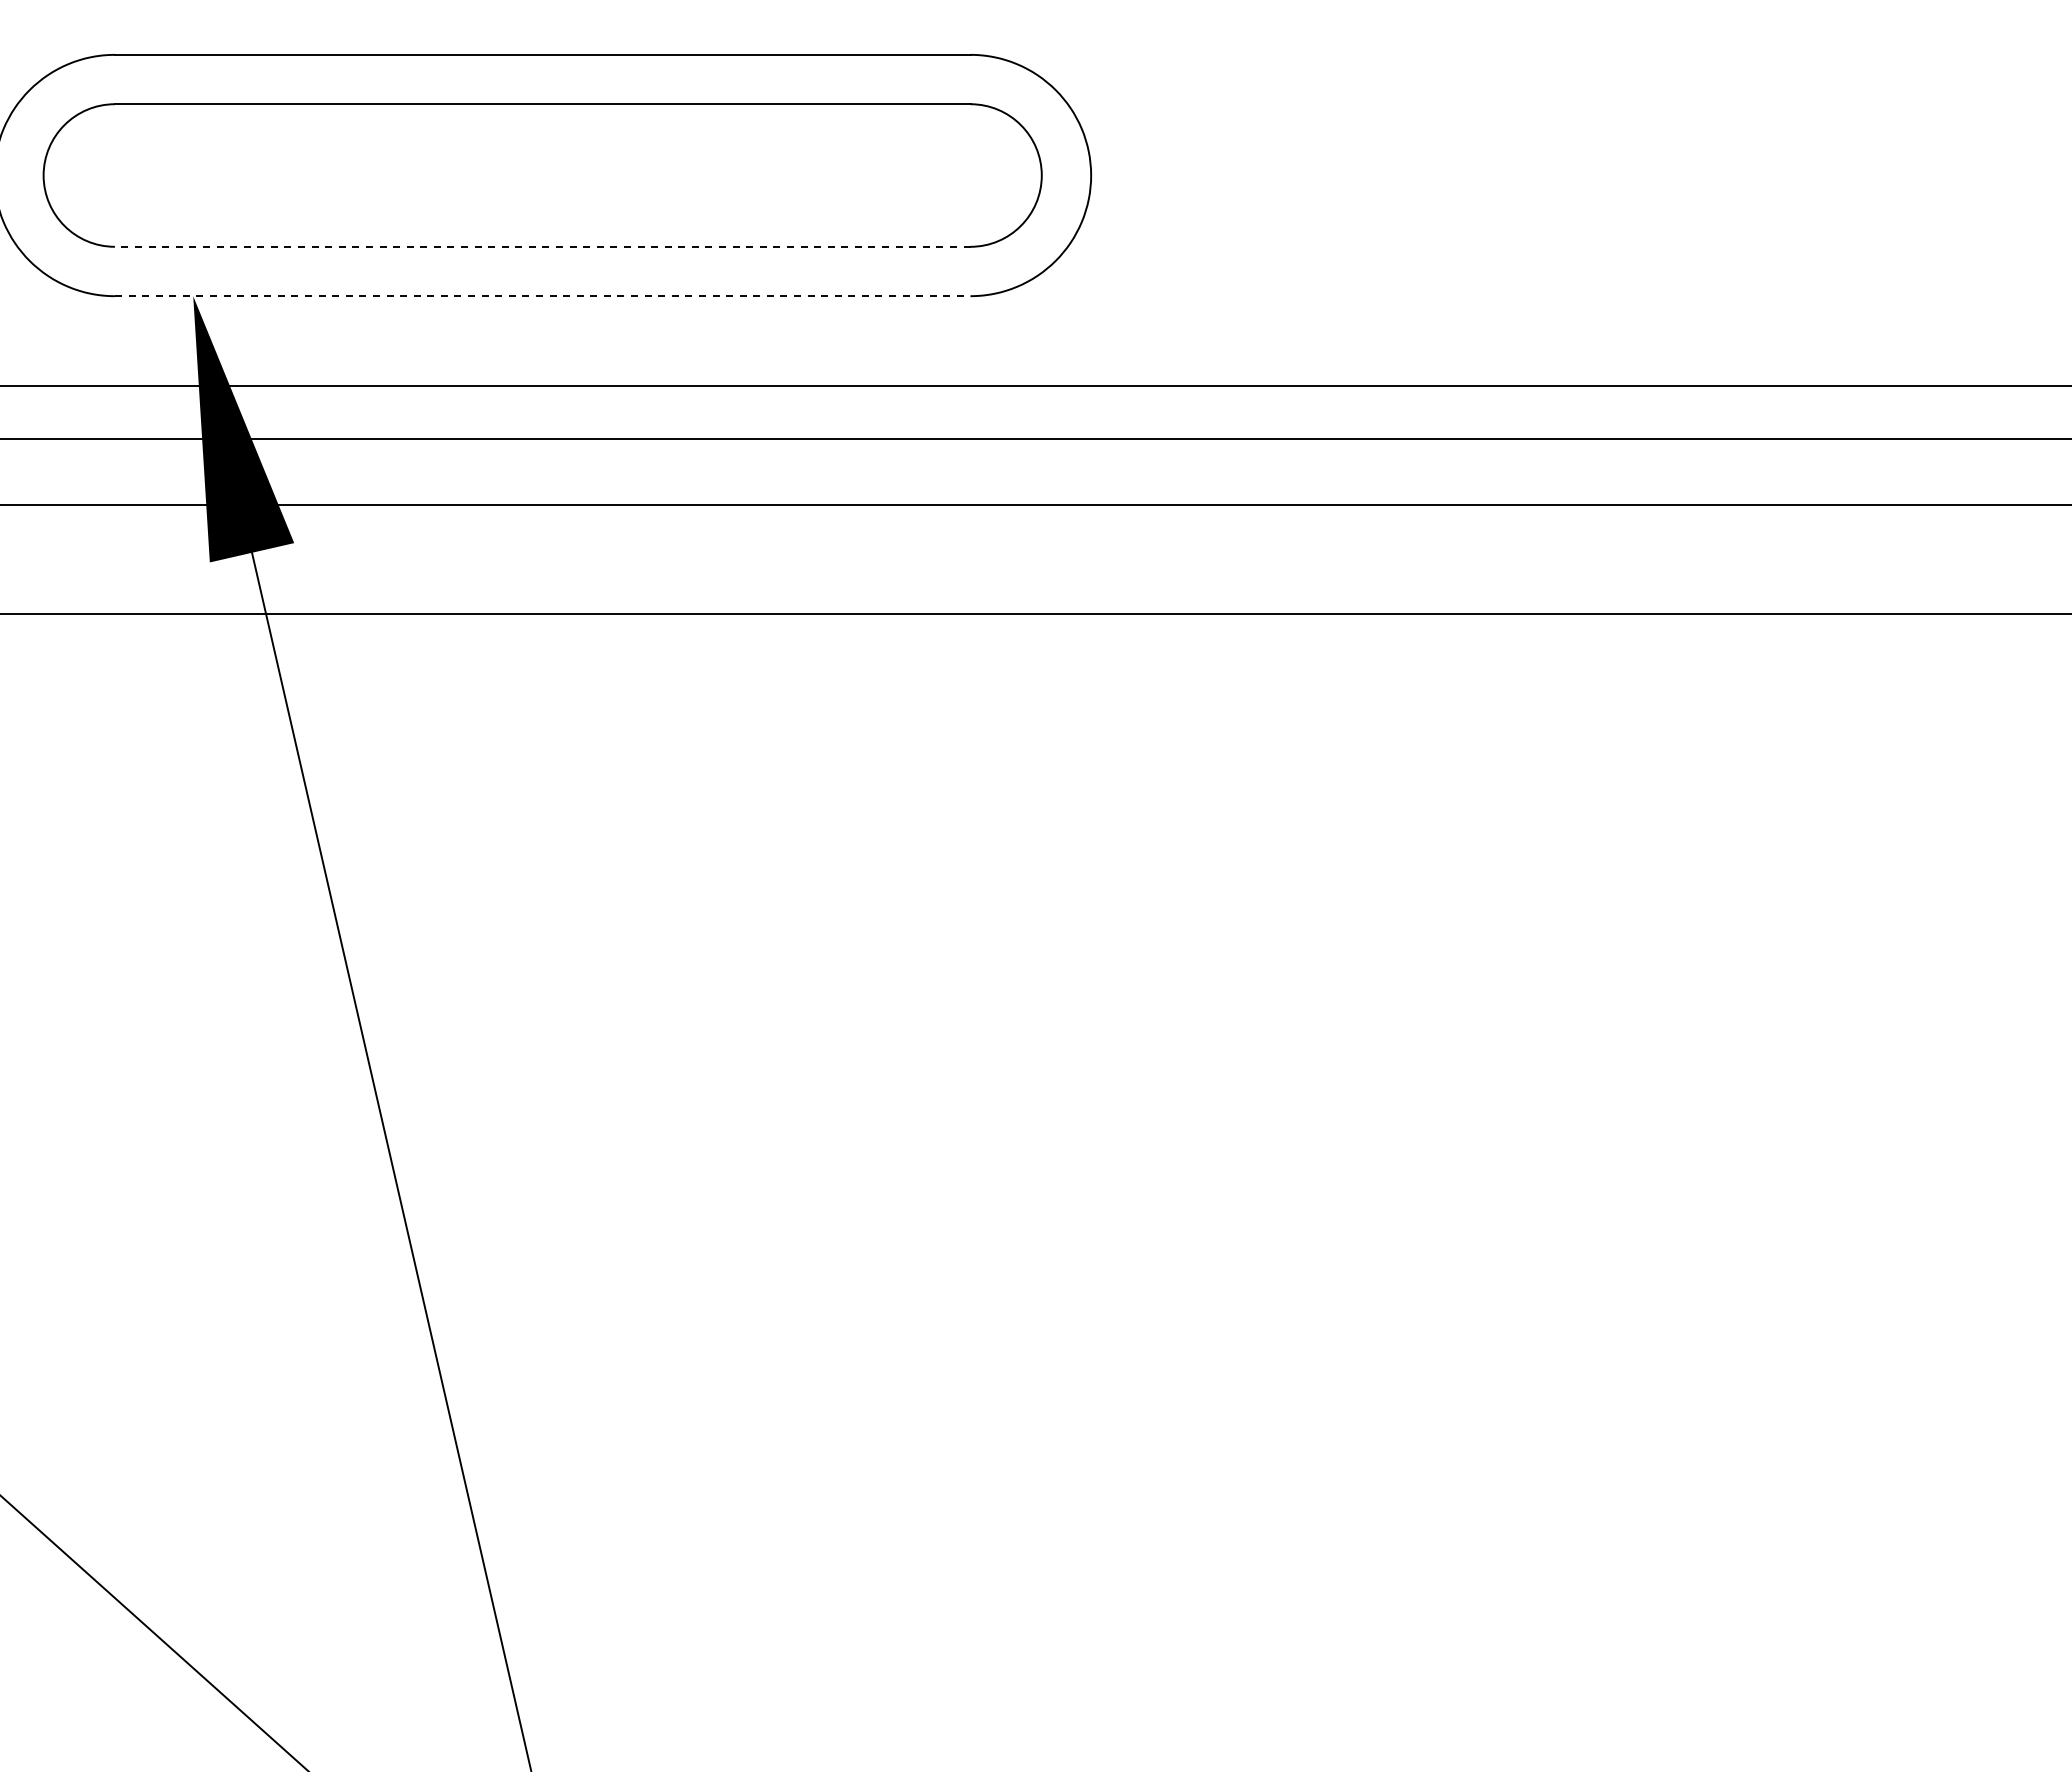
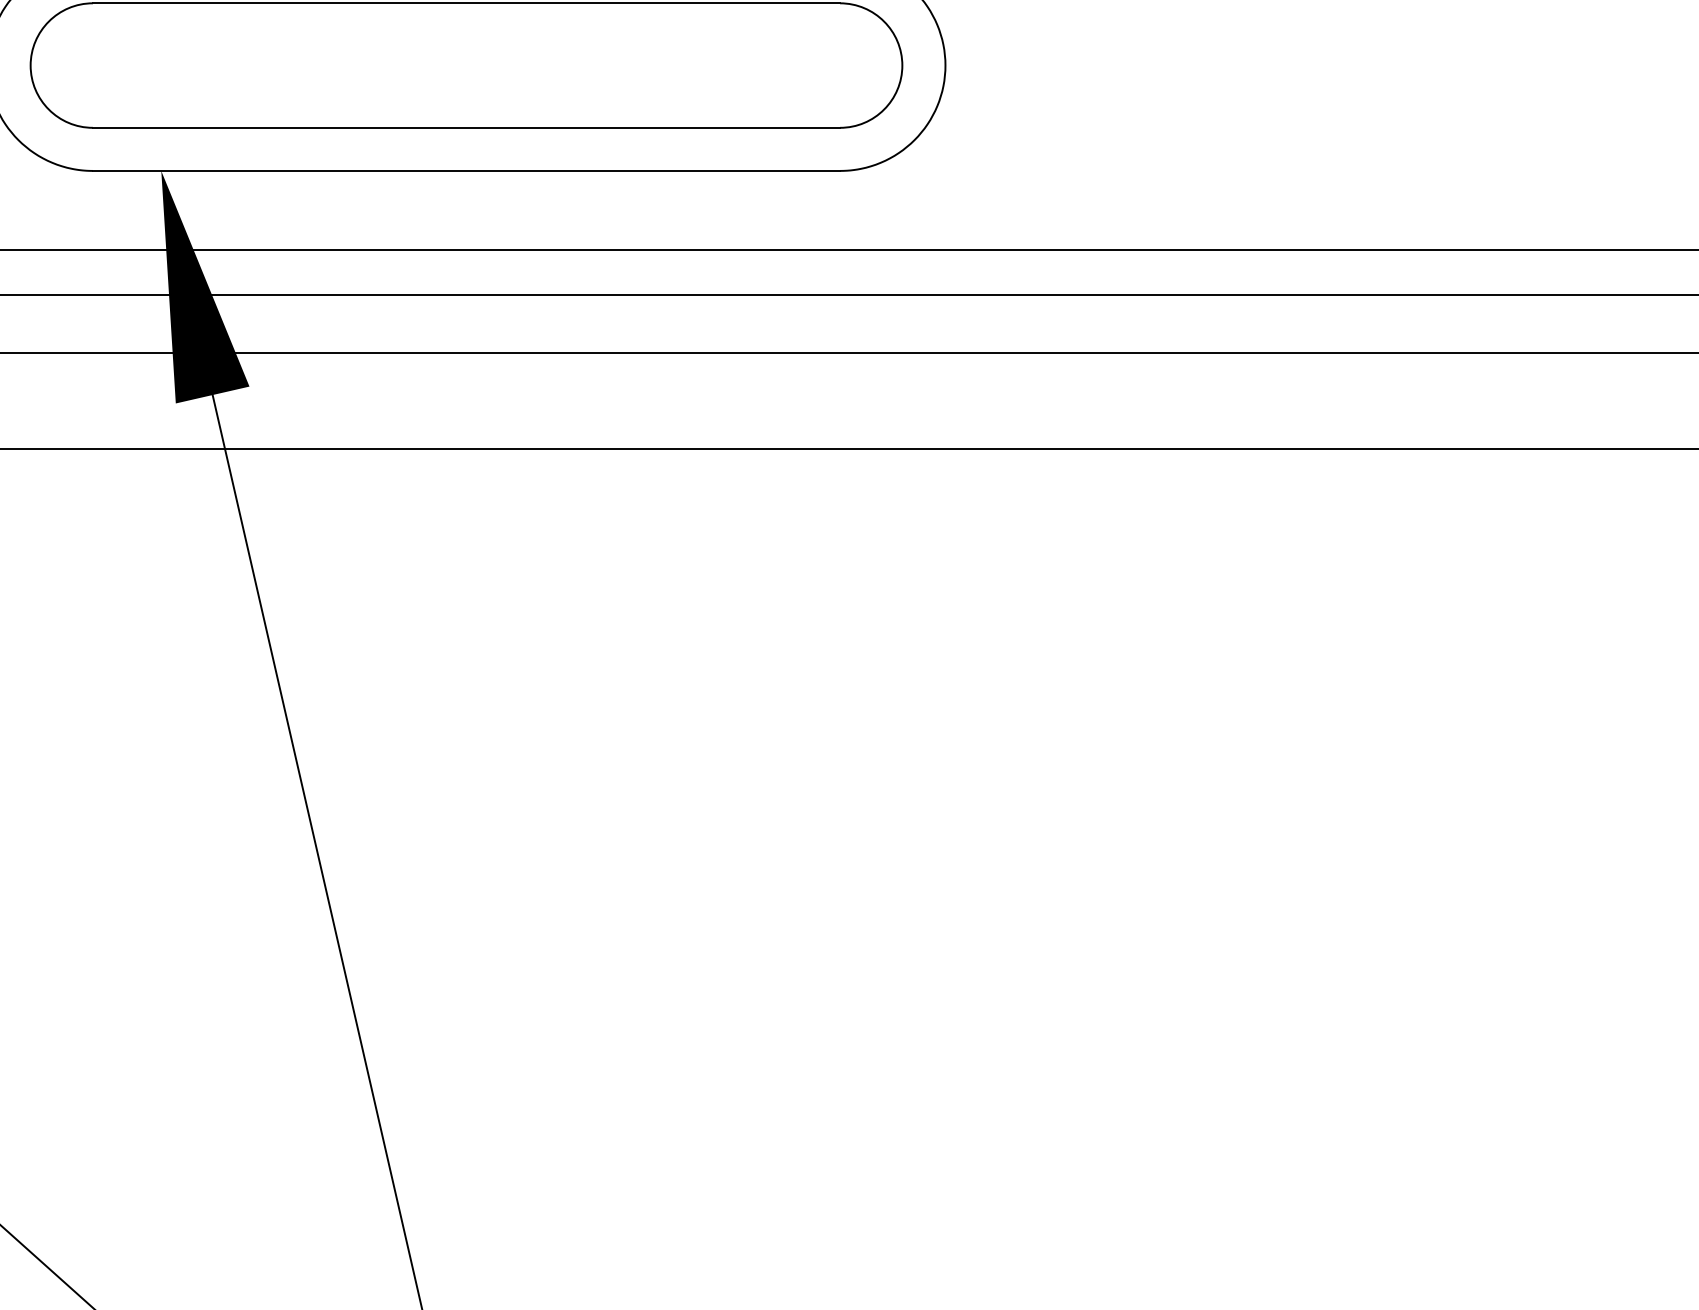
line: (542, 246) -> (466, 127), dashed -> solid
line: (542, 296) -> (466, 171), dashed -> solid

